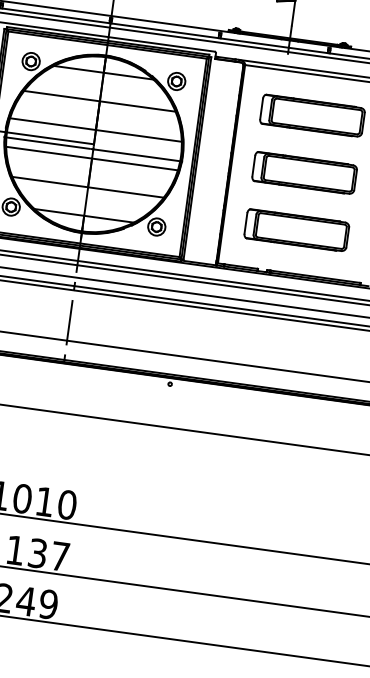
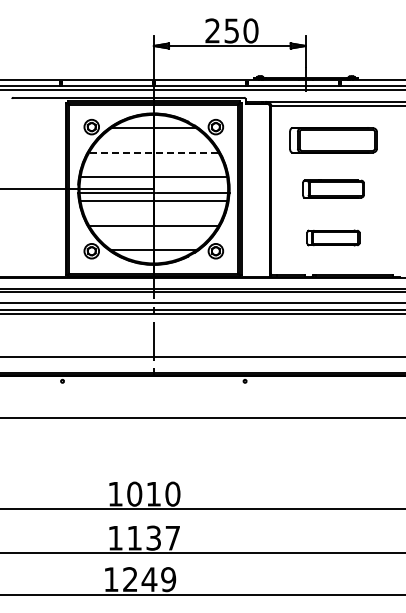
line: (99, 101) -> (153, 152), solid -> dashed
part: (304, 172) -> (333, 188), size x0.7
part: (296, 229) -> (333, 237), size x0.6

